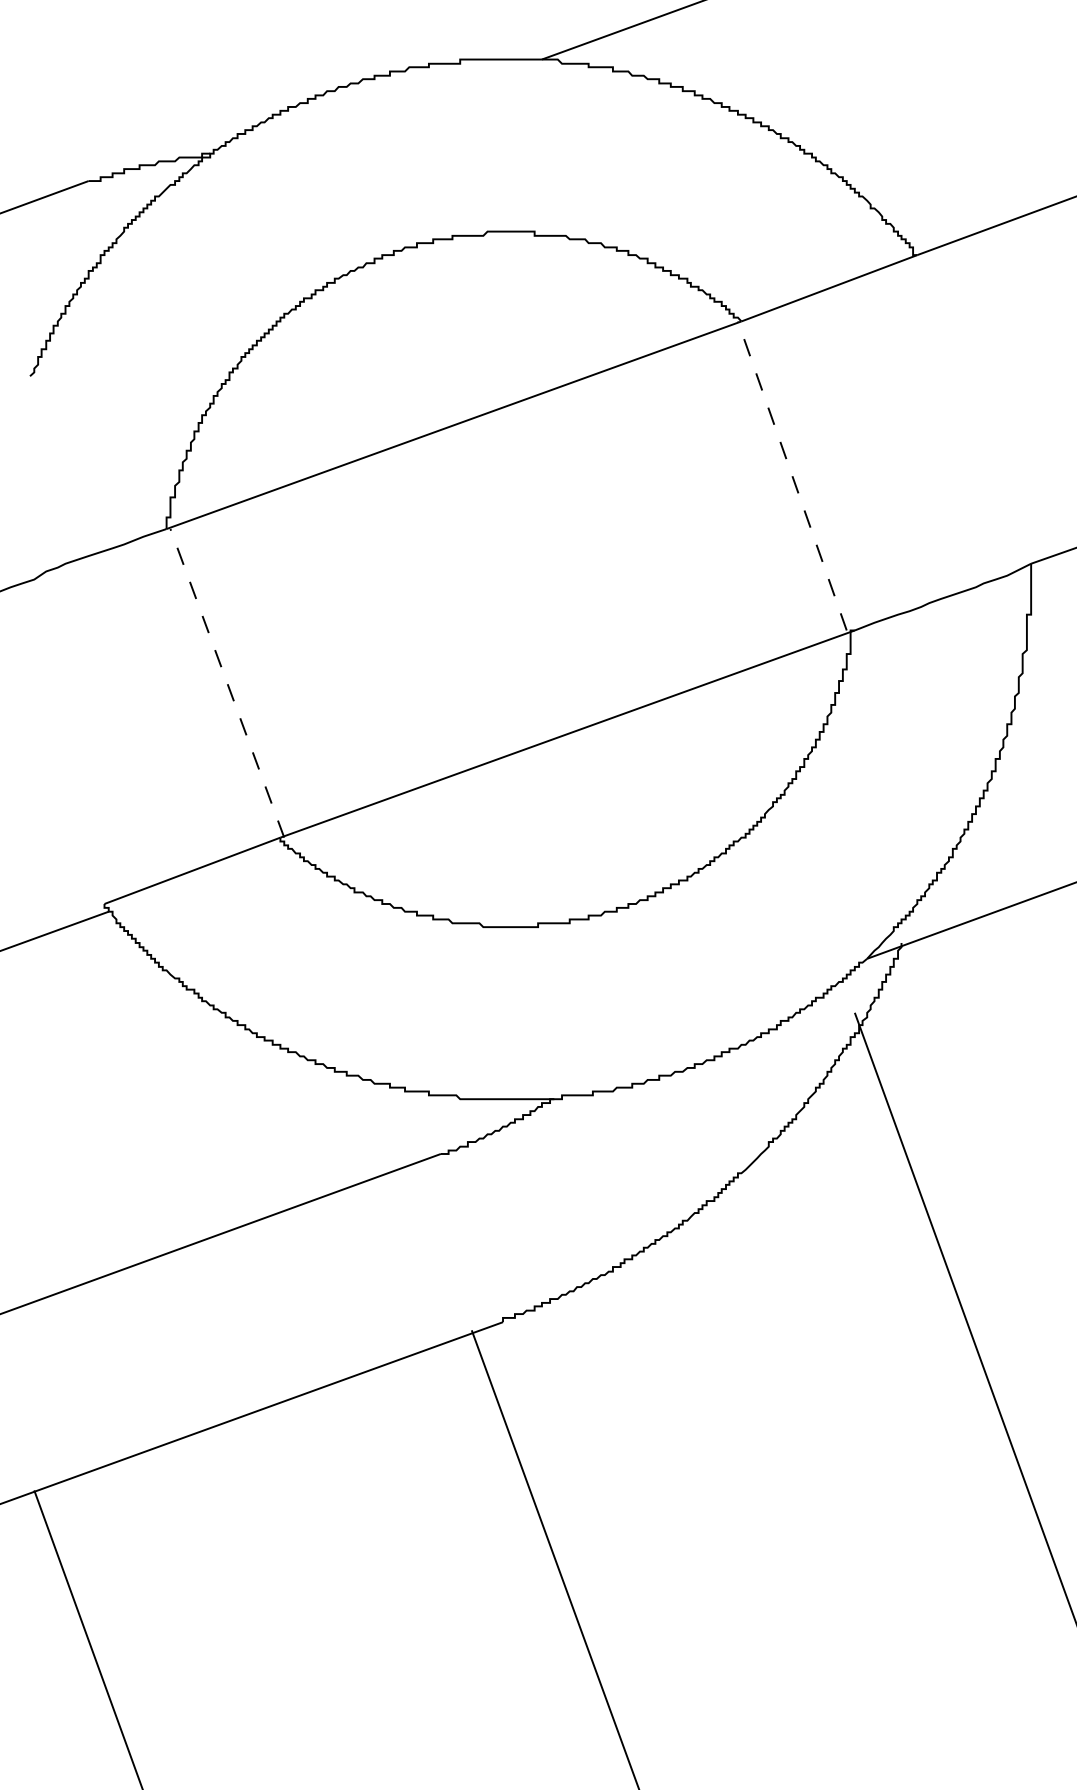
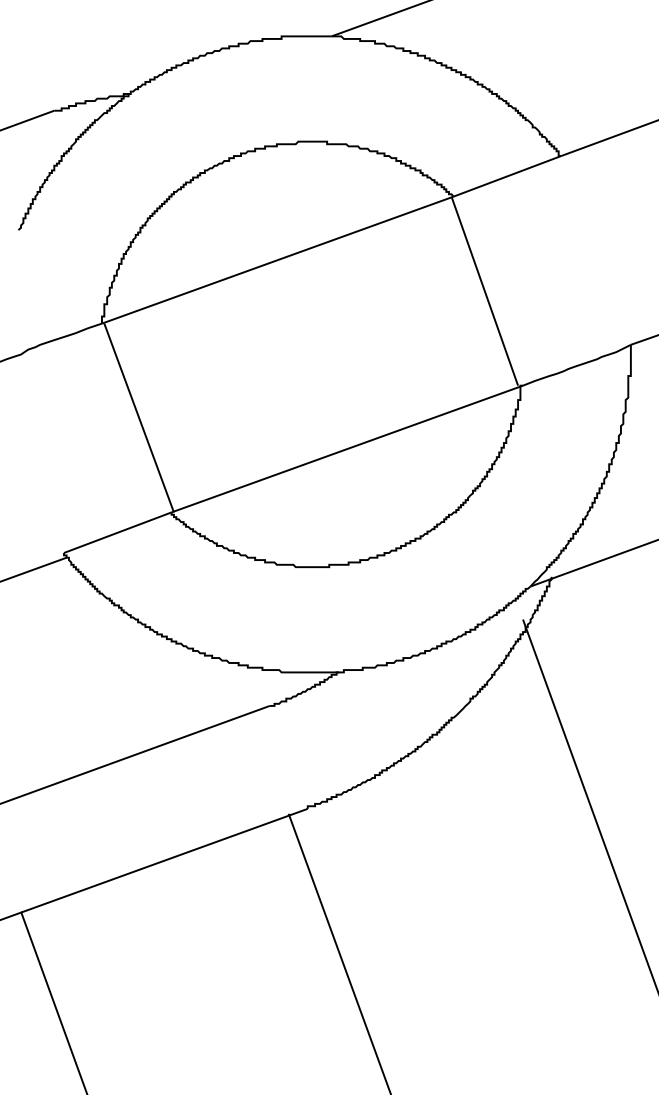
line: (791, 474) -> (484, 290), dashed -> solid
line: (227, 684) -> (139, 418), dashed -> solid

